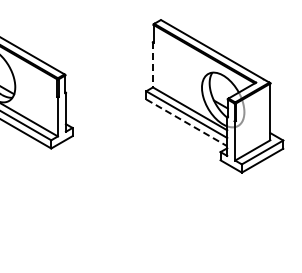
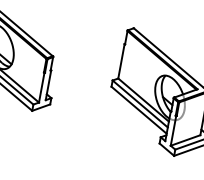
line: (152, 64) -> (121, 60), dashed -> solid
line: (186, 122) -> (138, 109), dashed -> solid

